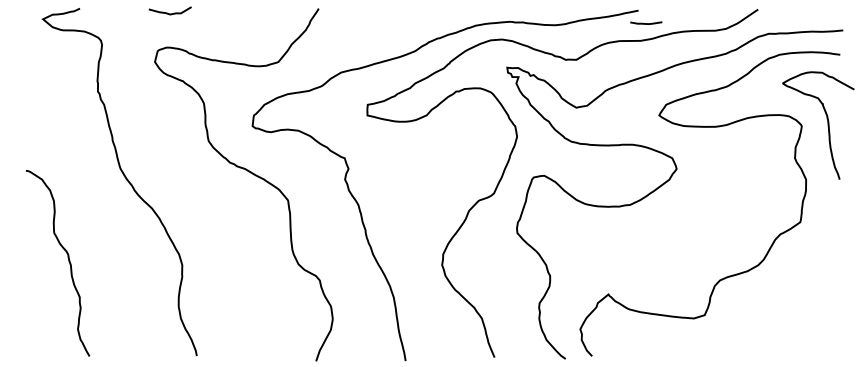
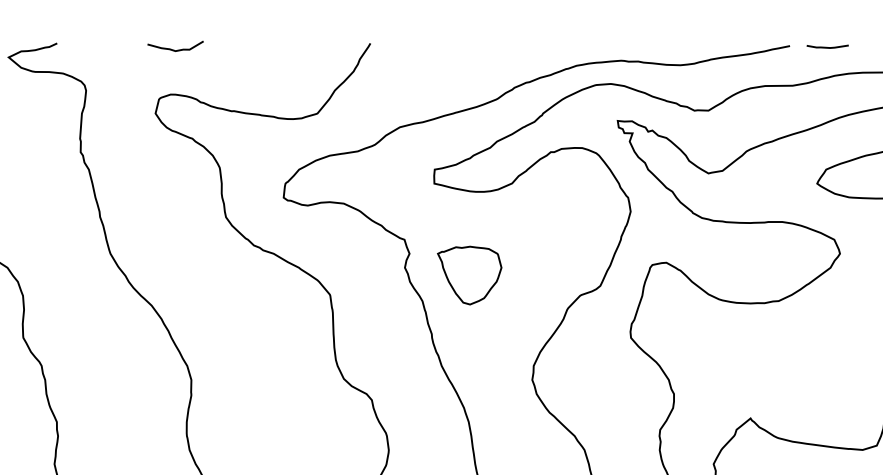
line: (646, 23) -> (827, 47), moved
part: (394, 185) -> (469, 275), added

